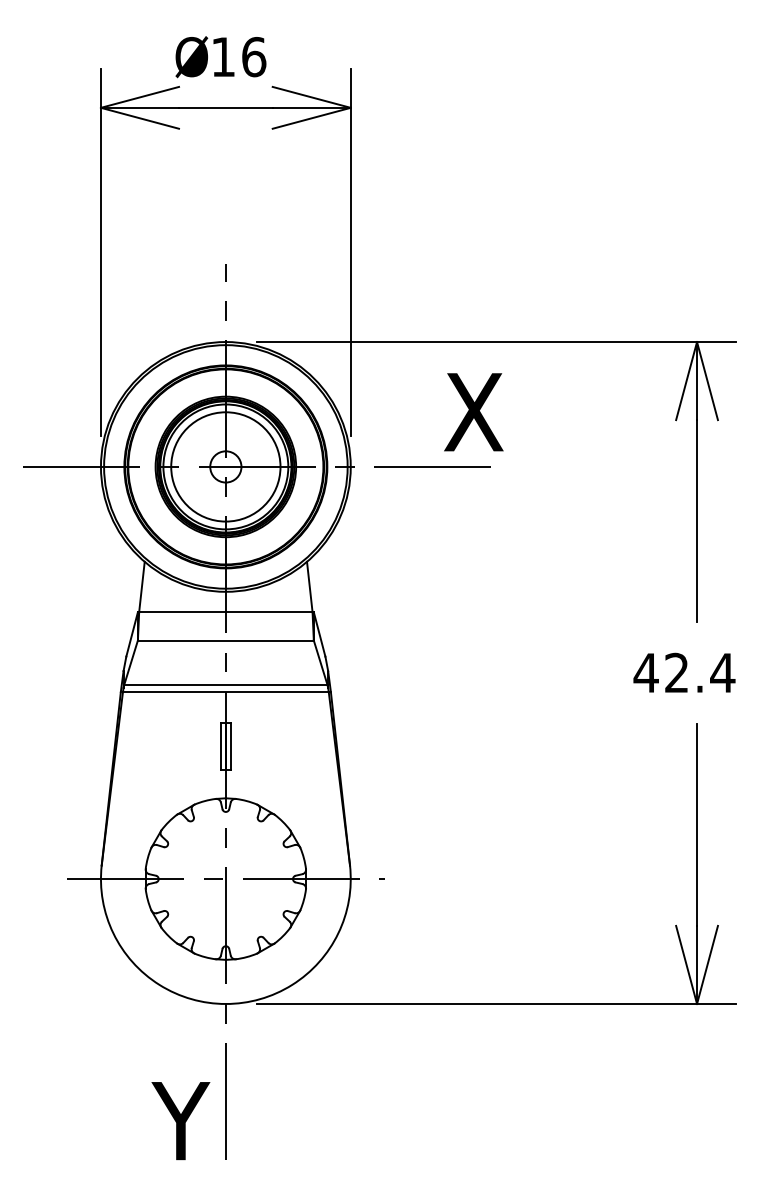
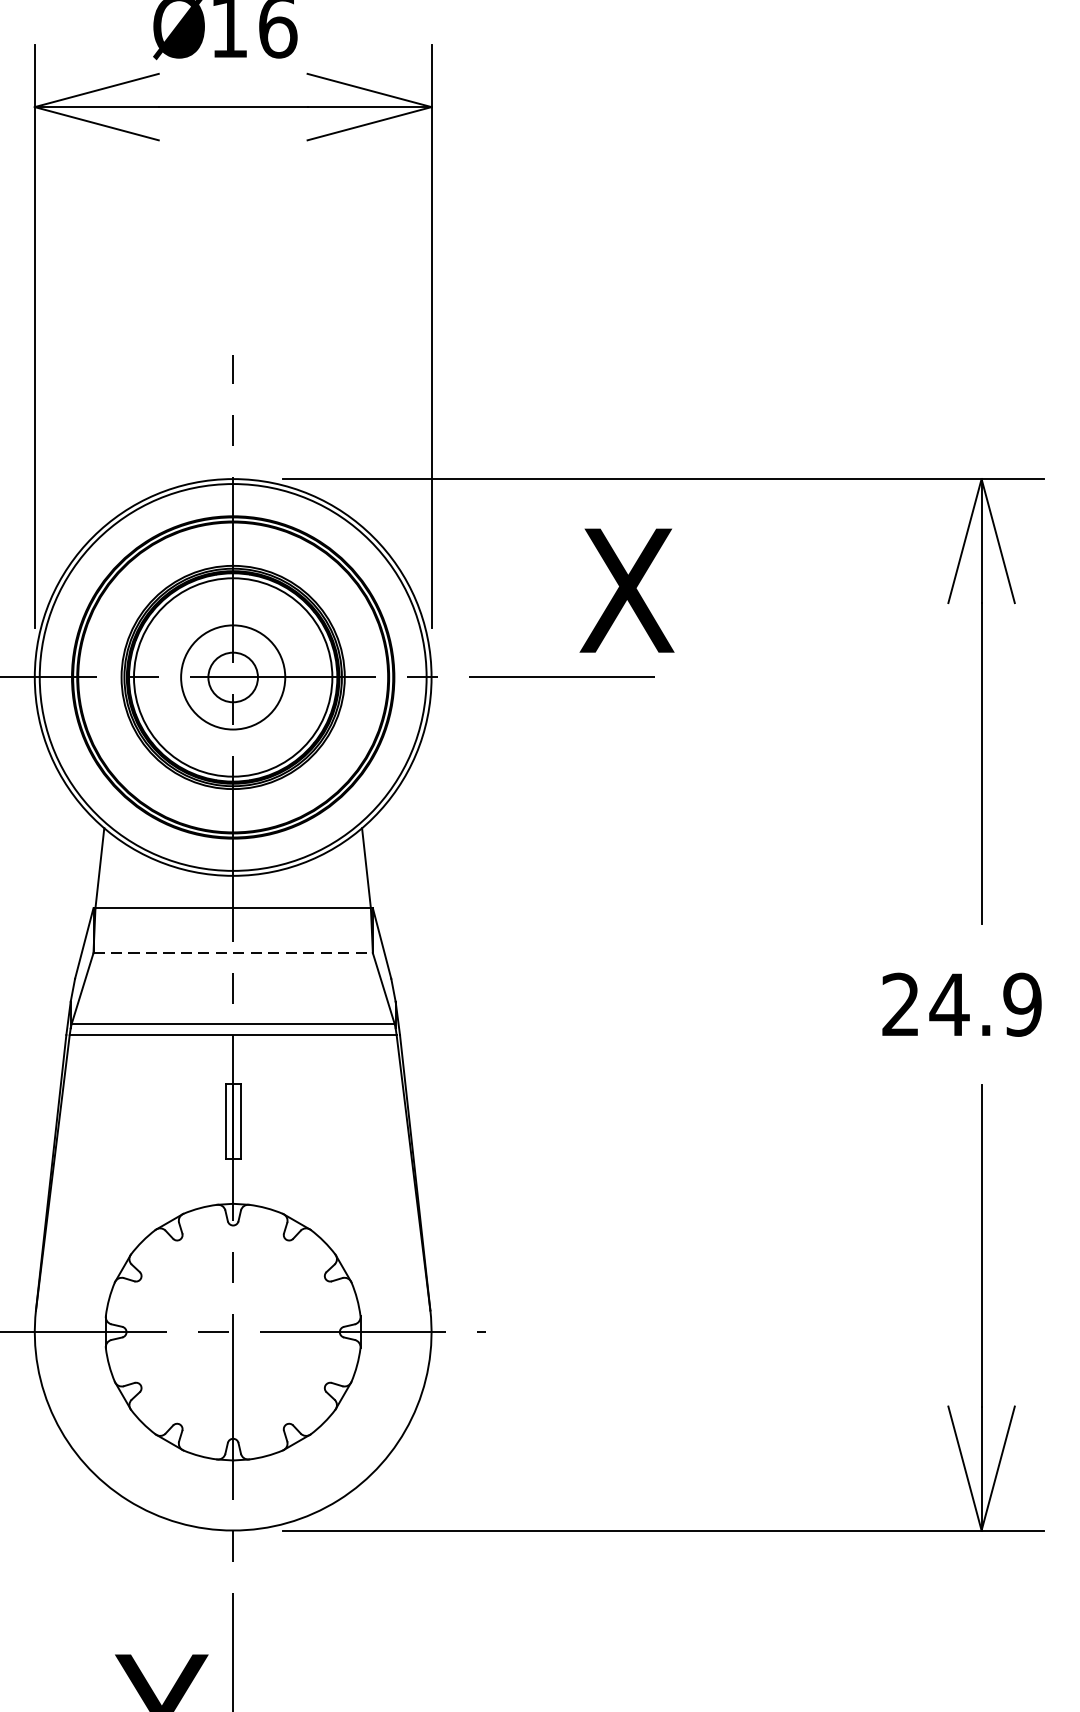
circle: (225, 466) -> (232, 676), size x0.6
line: (225, 640) -> (232, 953), solid -> dashed
text: (684, 672) -> (961, 1003), 42.4 -> 24.9

